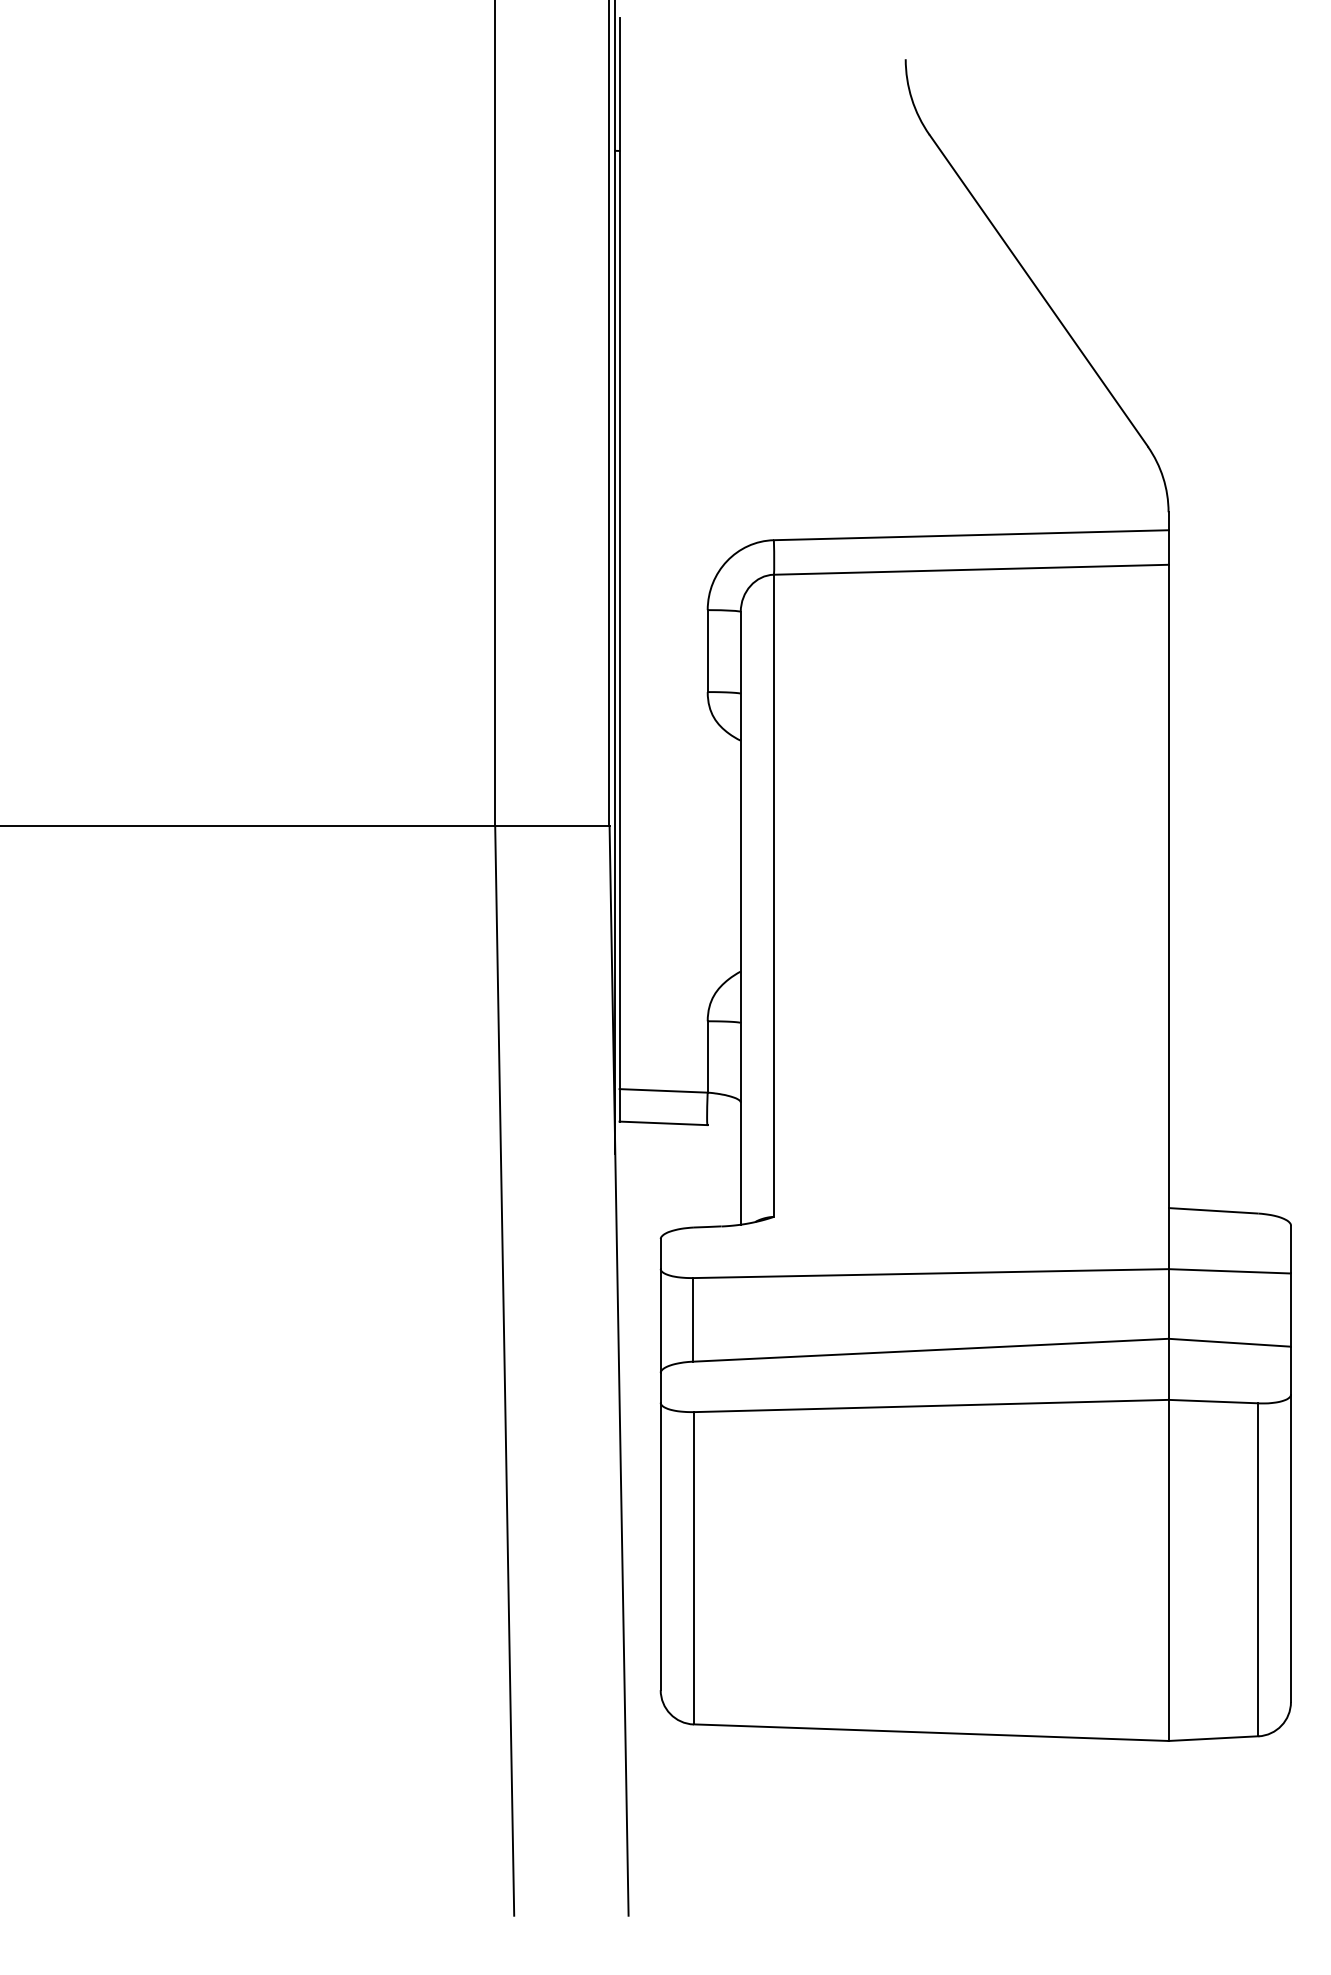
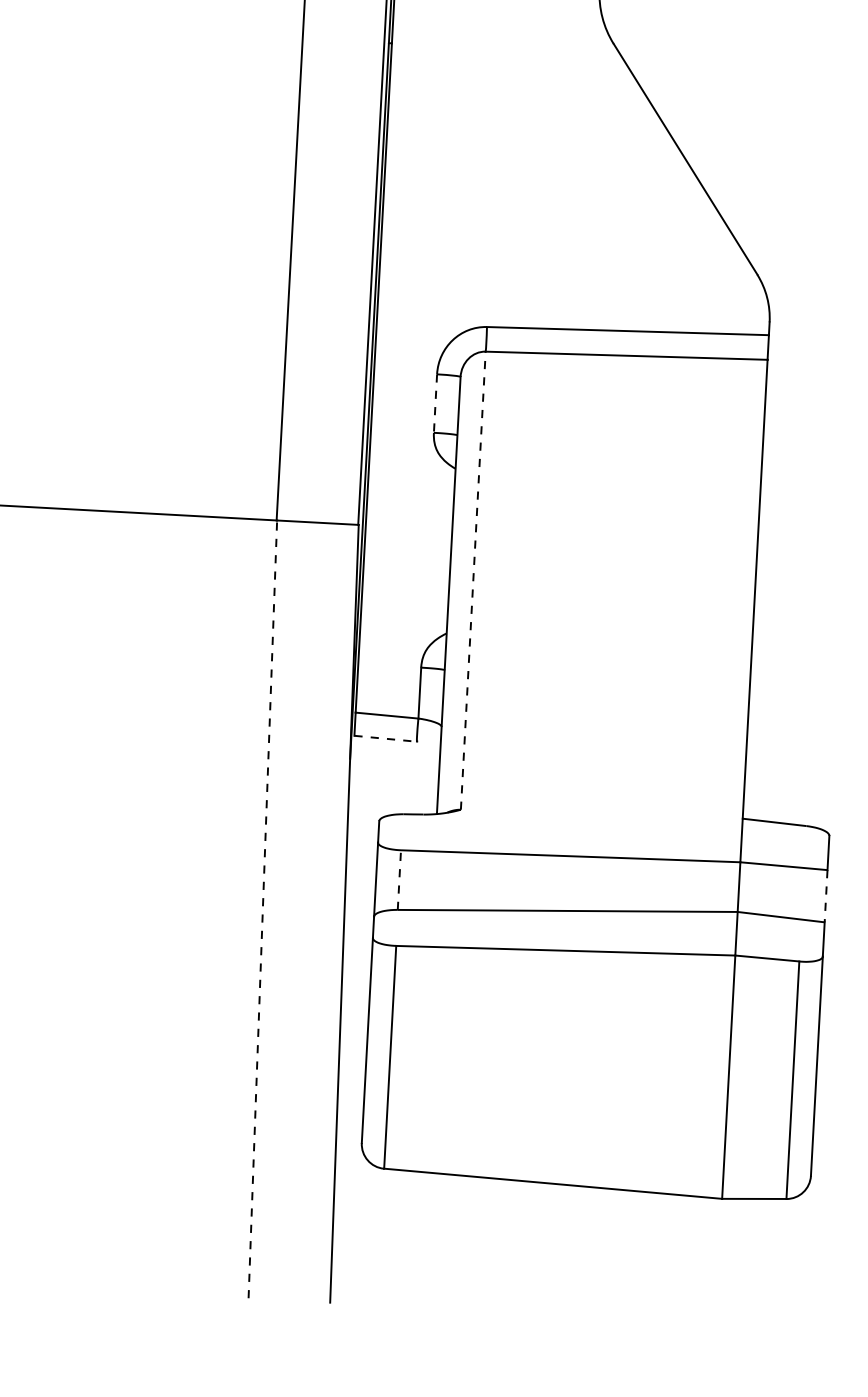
line: (707, 651) -> (435, 403), solid -> dashed
line: (773, 895) -> (472, 580), solid -> dashed
line: (664, 1123) -> (386, 738), solid -> dashed
line: (1290, 1310) -> (825, 896), solid -> dashed
line: (693, 1319) -> (399, 879), solid -> dashed
line: (504, 1371) -> (262, 909), solid -> dashed

